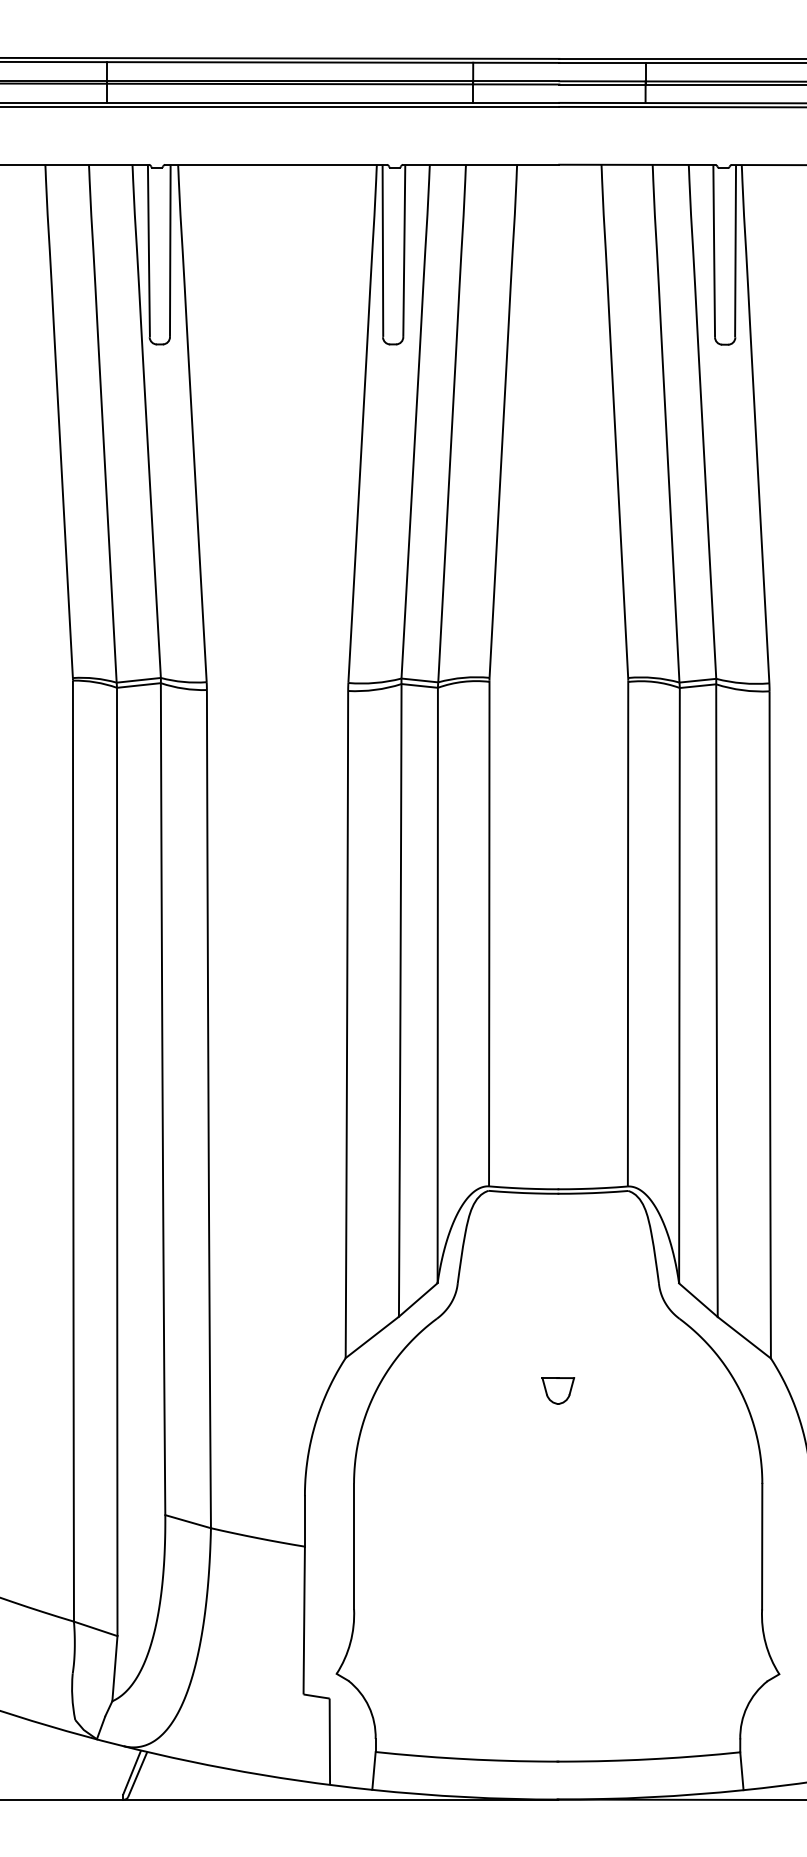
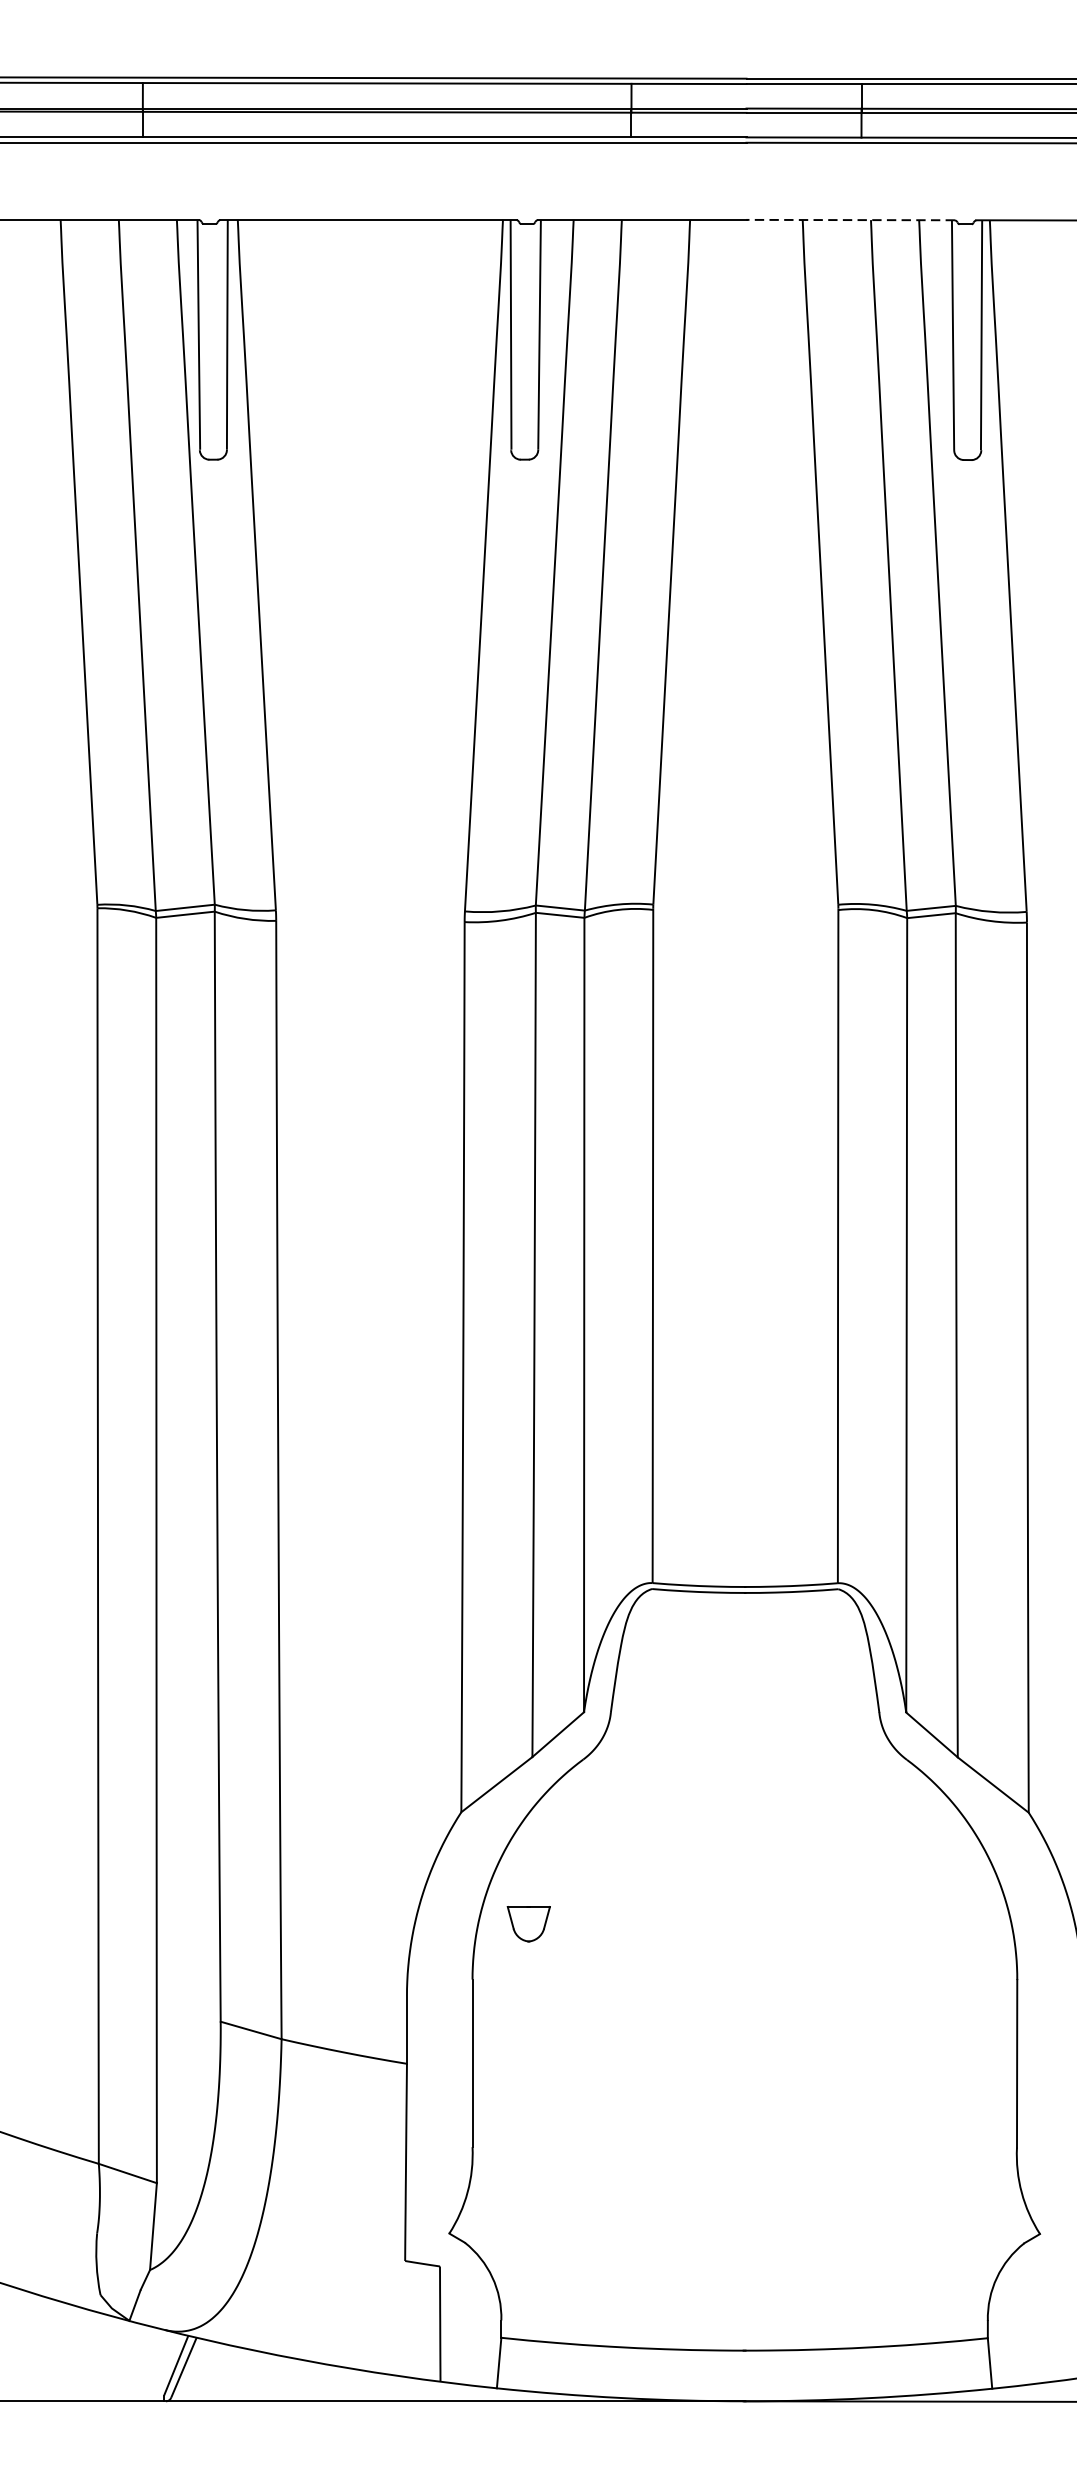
line: (636, 164) -> (849, 219), solid -> dashed
part: (558, 1390) -> (529, 1923), moved

